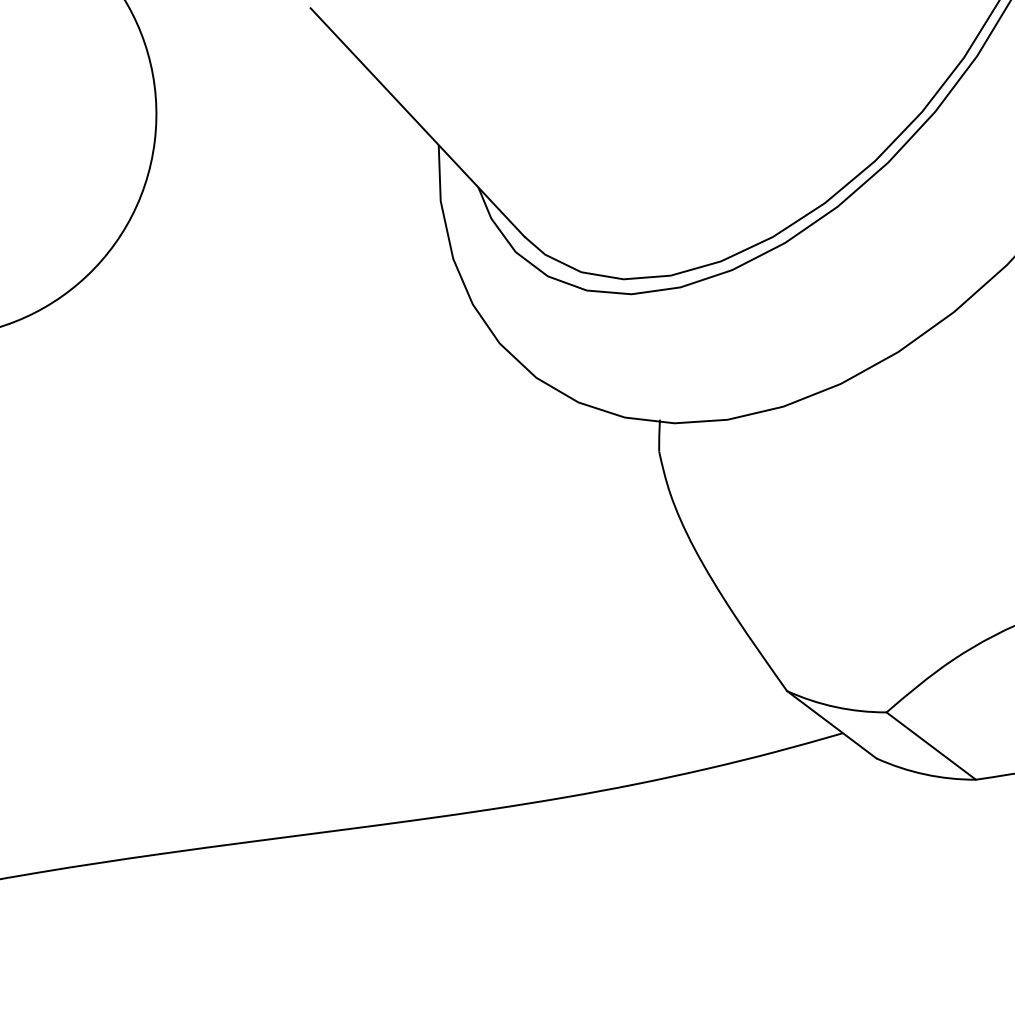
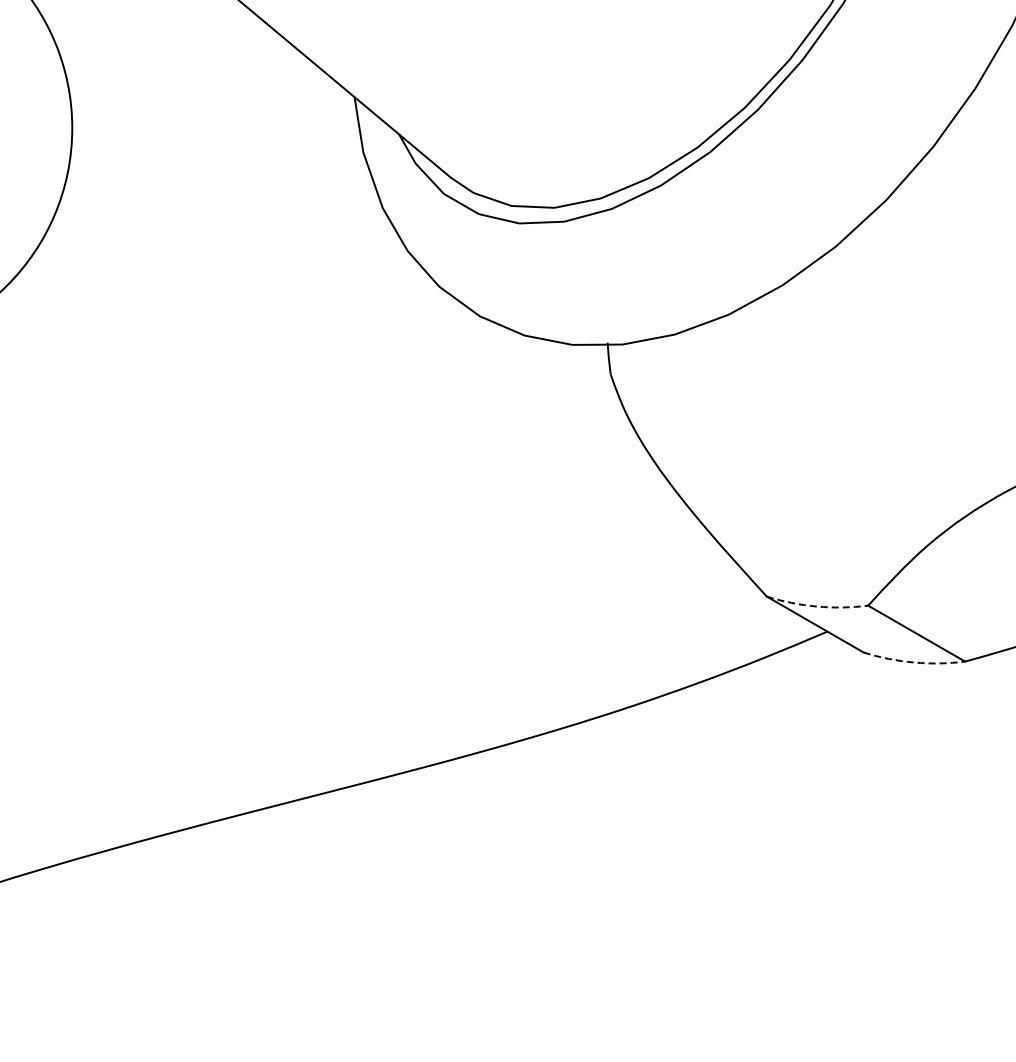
arc: (836, 707) -> (817, 606), solid -> dashed
arc: (924, 774) -> (913, 662), solid -> dashed

